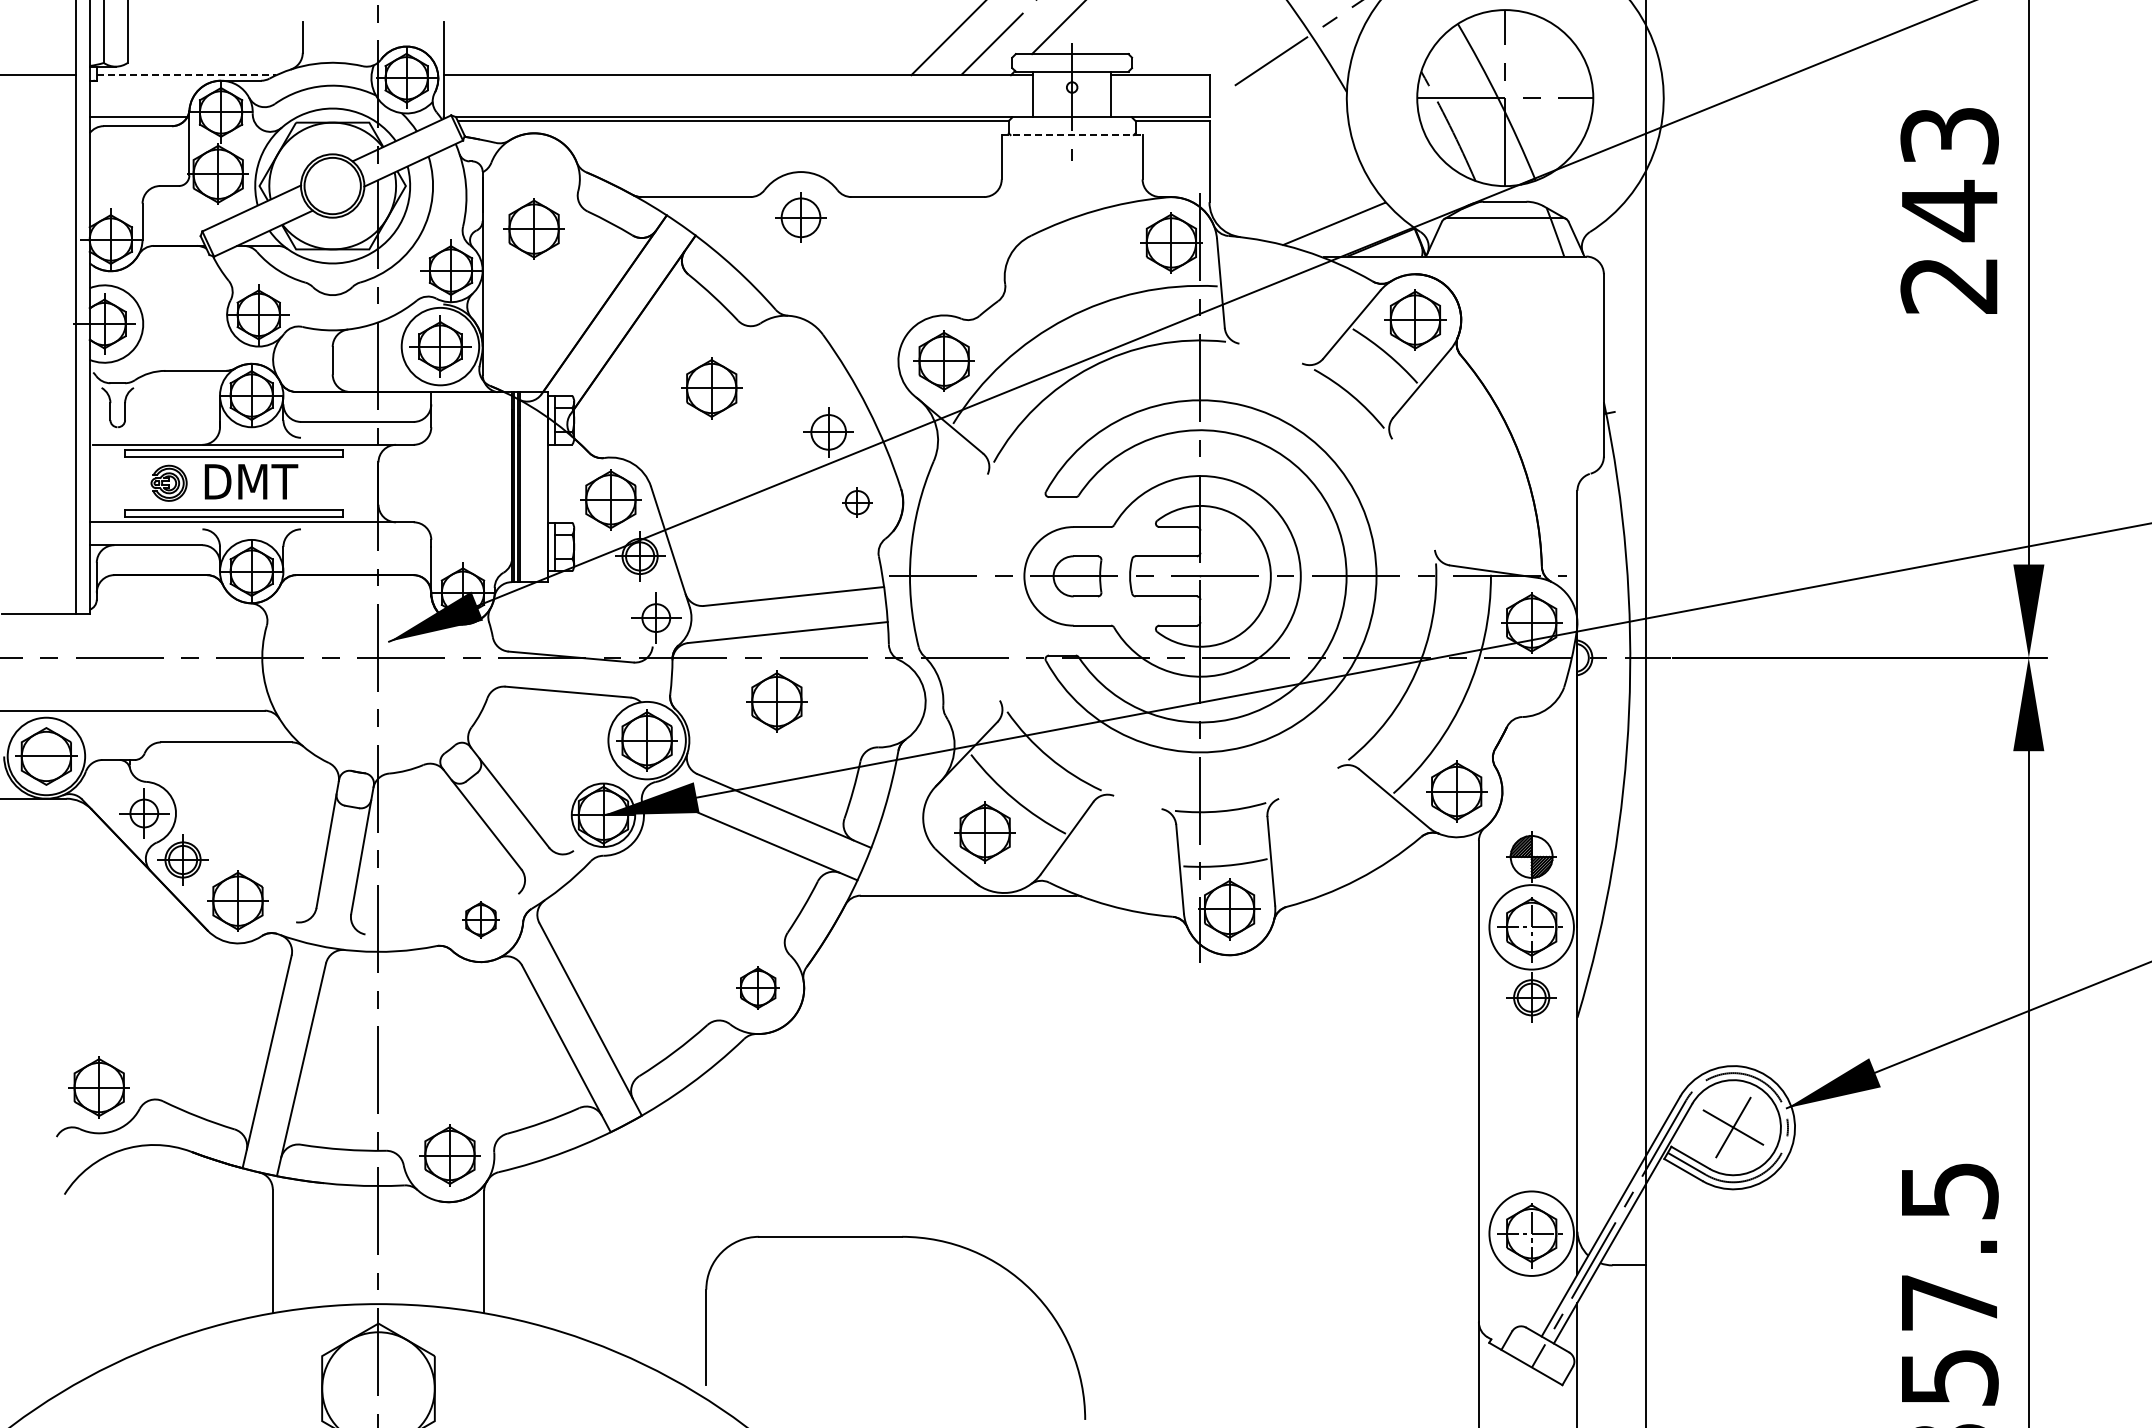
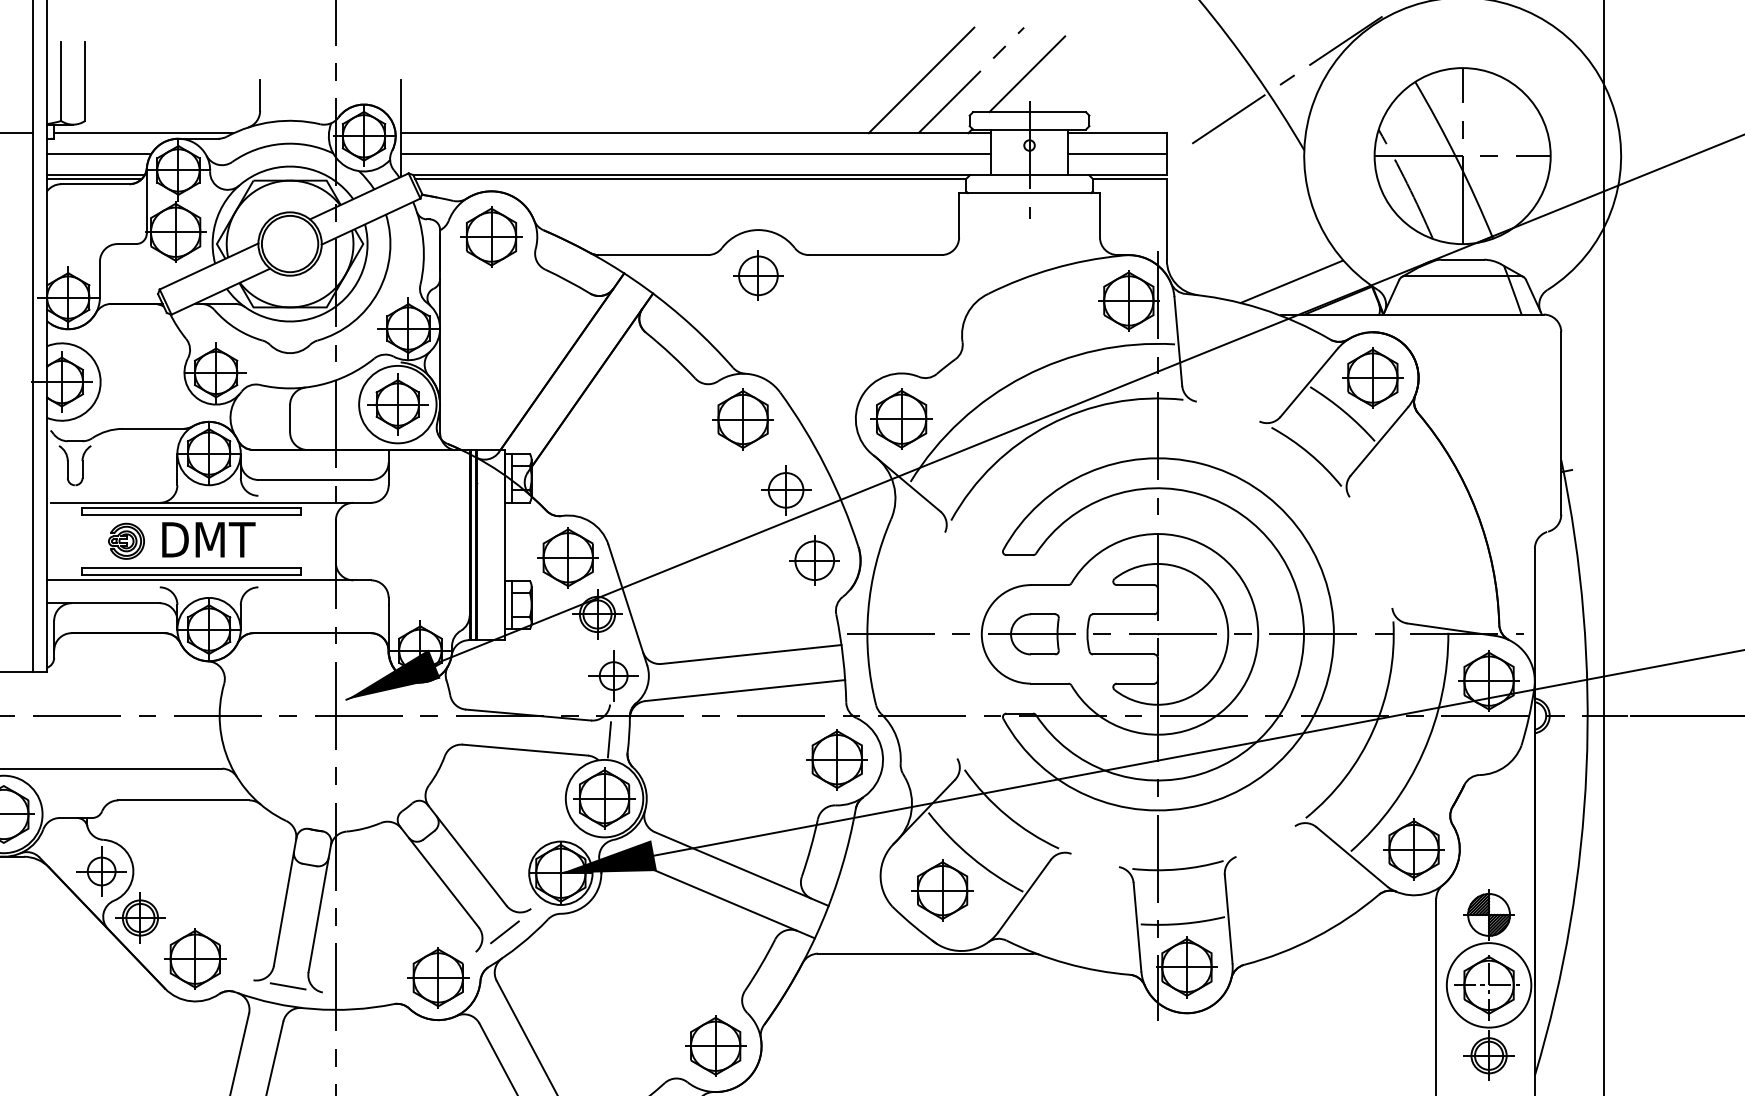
line: (186, 75) -> (143, 133), dashed -> solid
line: (141, 96) -> (98, 154), added
line: (738, 96) -> (695, 154), added
line: (1159, 96) -> (1116, 154), added
line: (136, 121) -> (93, 179), added
line: (1072, 135) -> (1029, 193), dashed -> solid
part: (533, 228) -> (490, 236), moved
part: (711, 388) -> (742, 419), moved
part: (857, 502) -> (814, 560), size x1.67
line: (651, 681) -> (608, 739), added
part: (776, 701) -> (836, 759), moved
line: (547, 874) -> (504, 932), added
part: (480, 919) -> (437, 977), size x1.67
line: (330, 928) -> (287, 986), added
part: (757, 987) -> (714, 1045), size x1.43

